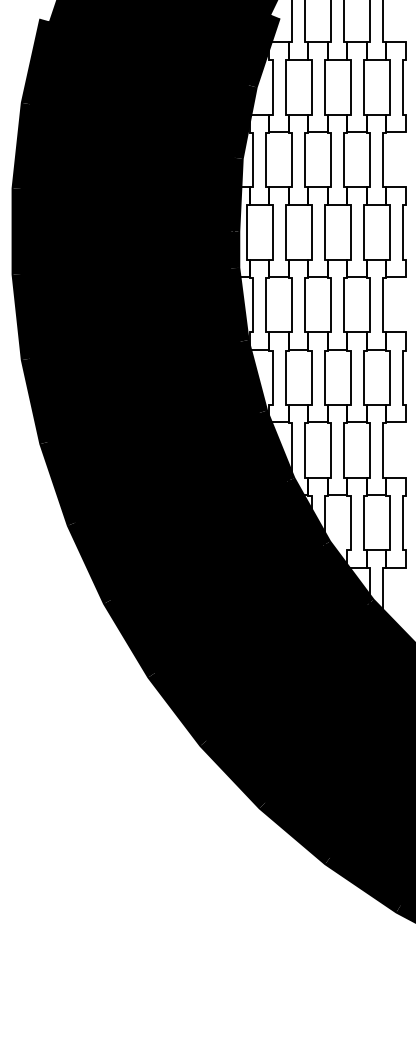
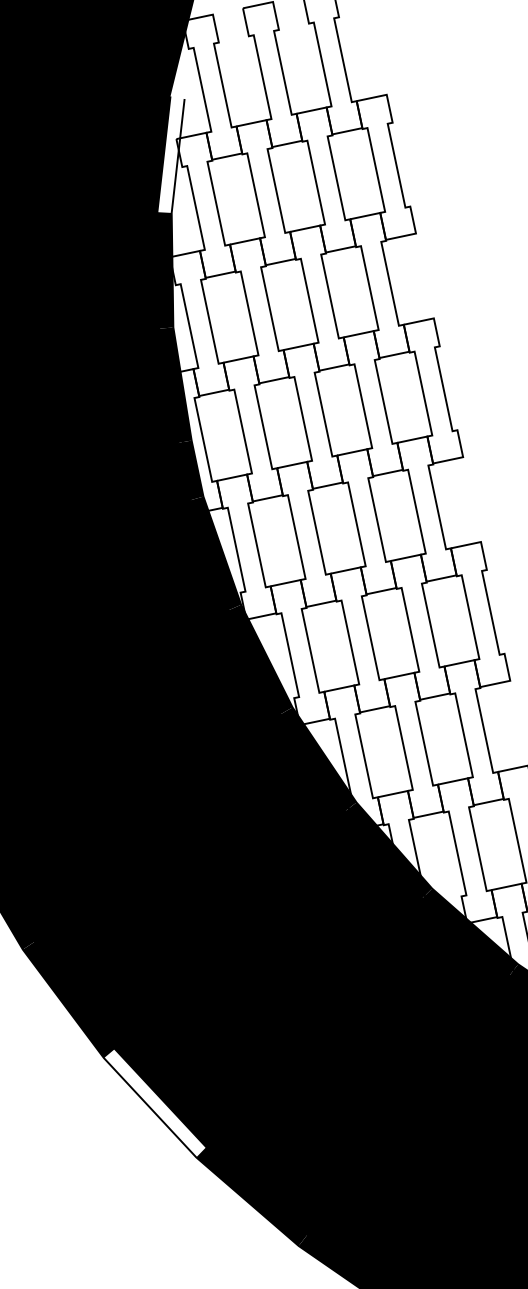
fill: (263, 50) -> (170, 153), removed
fill: (129, 638) -> (154, 1103), removed

